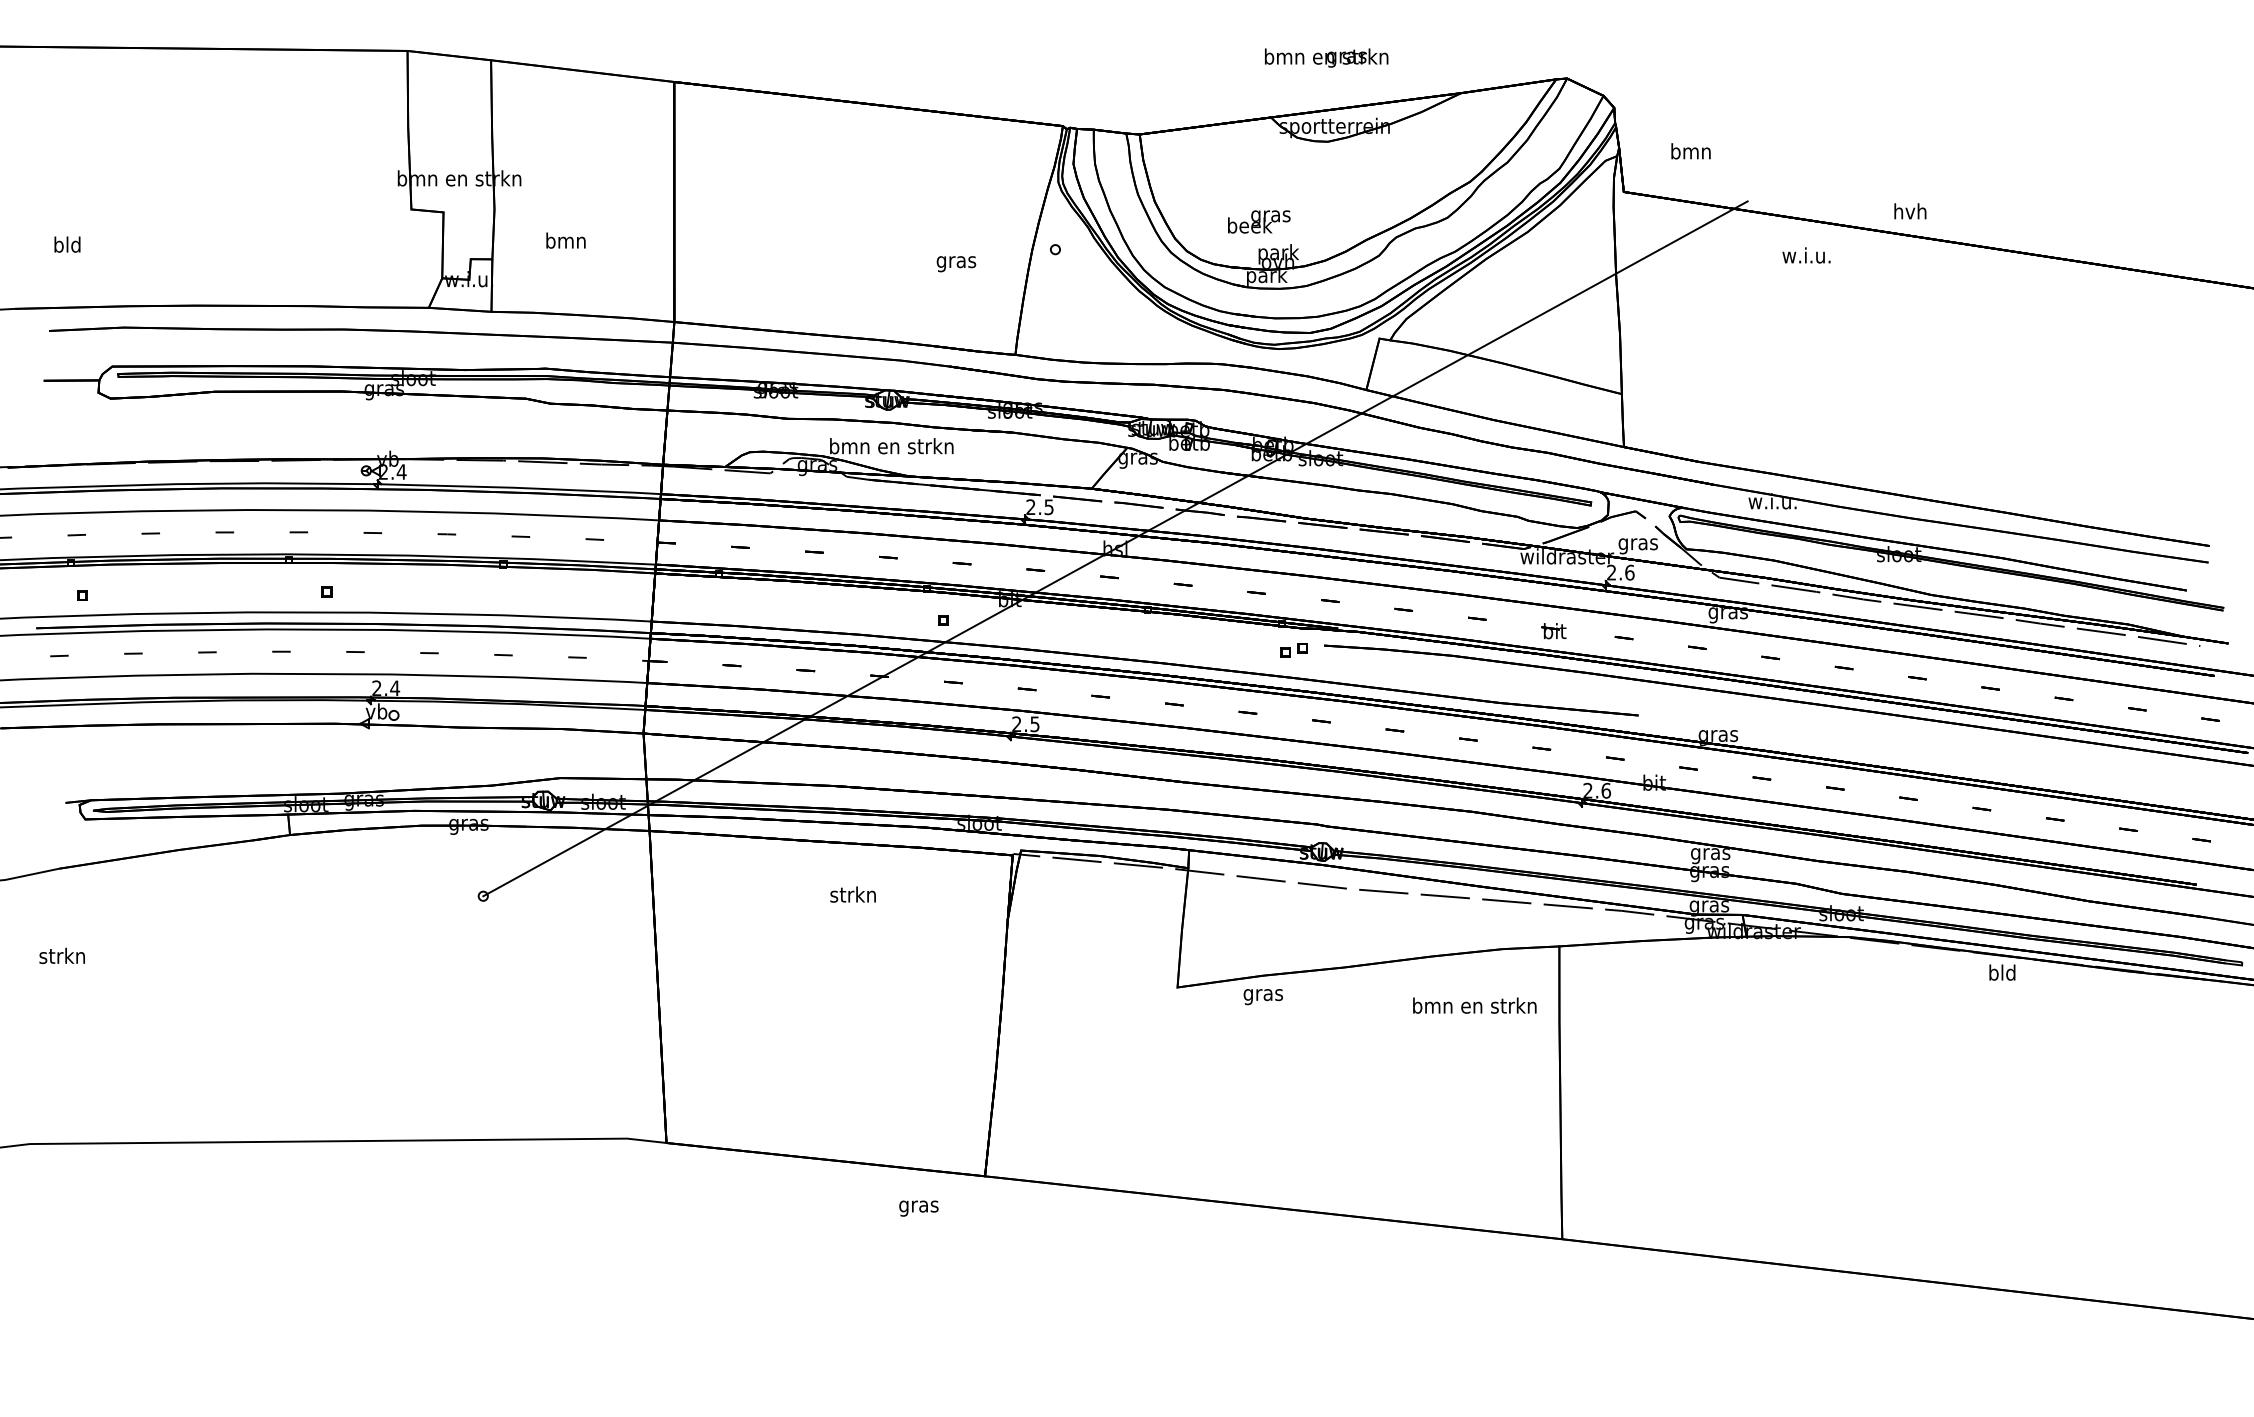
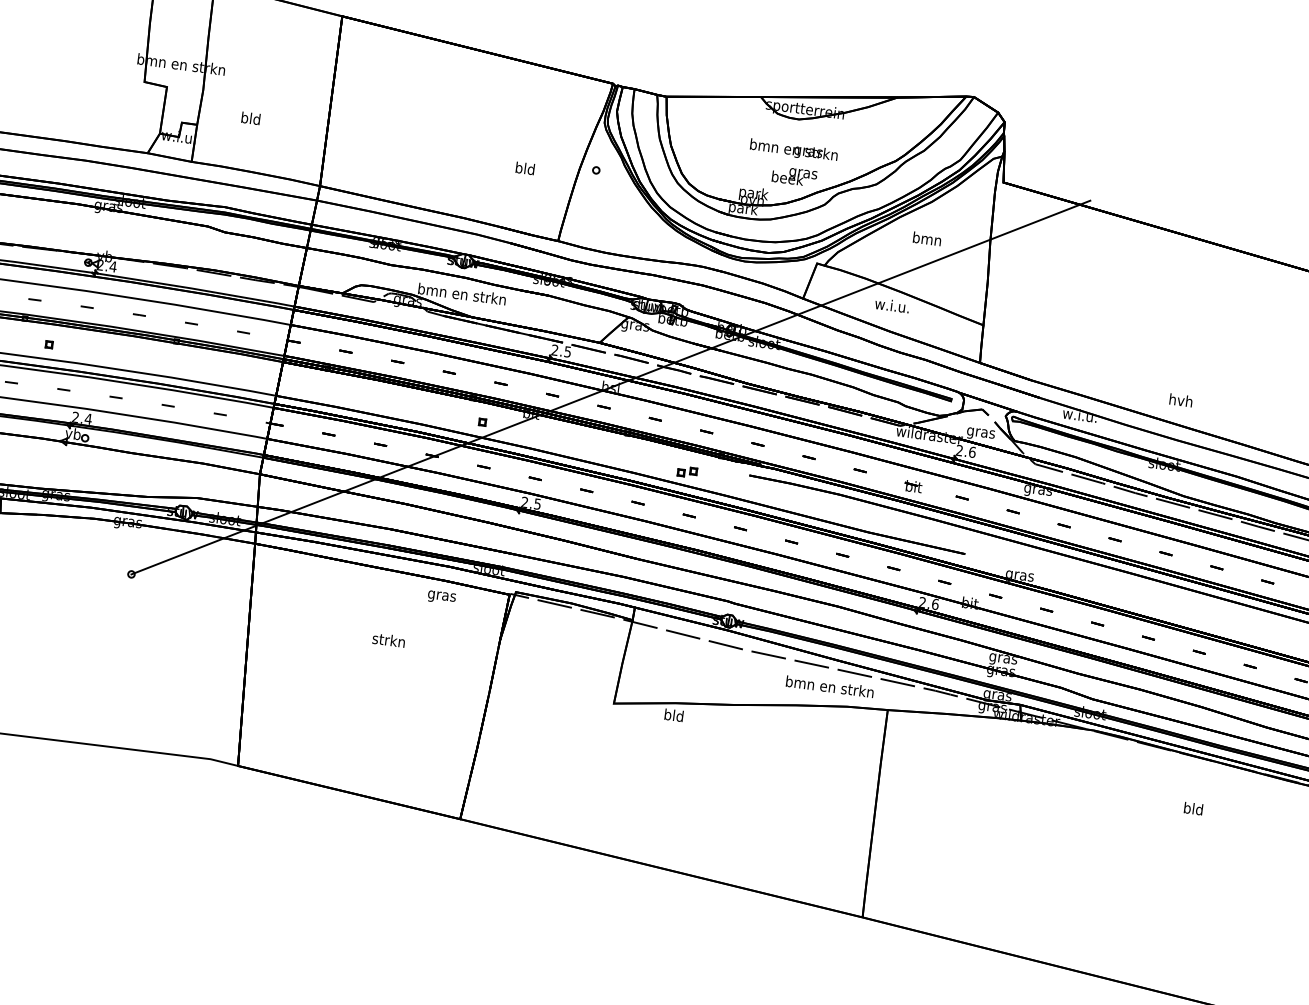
text: (1326, 57) -> (793, 150), moved
text: (1690, 151) -> (926, 239), moved
text: (1910, 211) -> (1181, 400), moved
text: (1259, 221) -> (794, 176), moved
text: (565, 240) -> (250, 118), bmn -> bld
text: (1806, 255) -> (892, 305), moved
text: (956, 261) -> (525, 169), gras -> bld
part: (1293, 650) -> (686, 472), moved
text: (852, 894) -> (388, 640), moved
text: (2002, 972) -> (1193, 808), moved
text: (1263, 994) -> (674, 716), gras -> bld
text: (1474, 1005) -> (829, 686), moved
text: (918, 1208) -> (441, 597), moved

